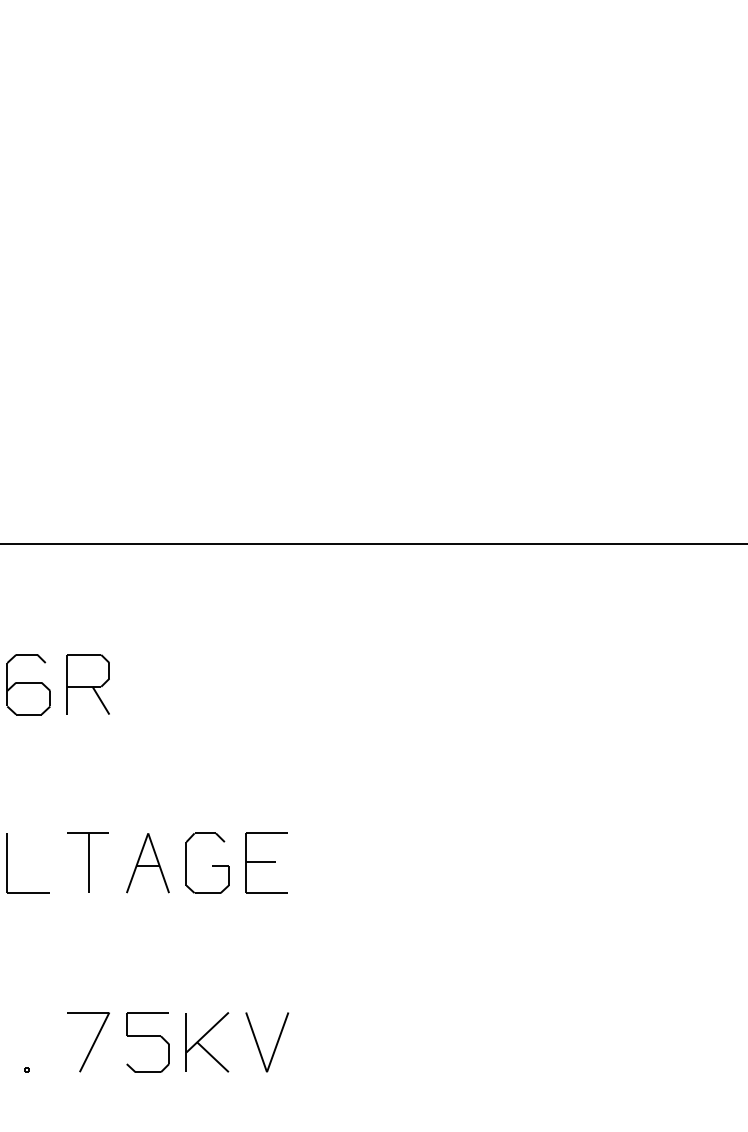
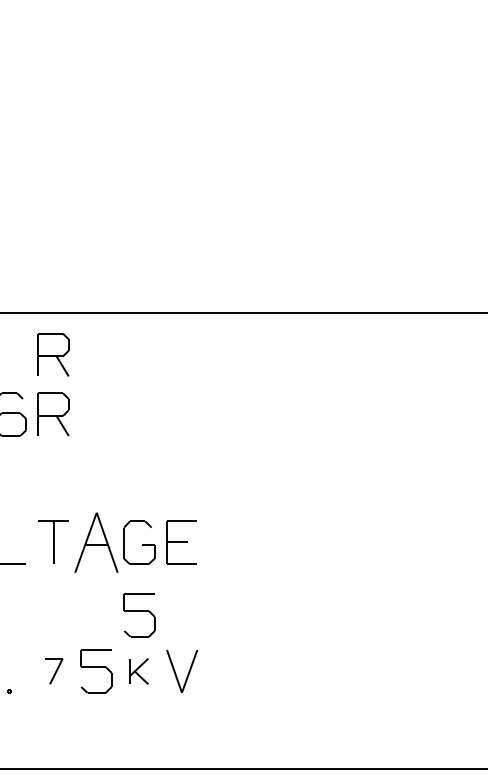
part: (87, 601) -> (53, 354), added
part: (147, 863) -> (96, 542), size x1.4
part: (207, 964) -> (139, 615), added
part: (88, 1042) -> (53, 671), size x0.6
part: (207, 1042) -> (139, 671), size x0.6

